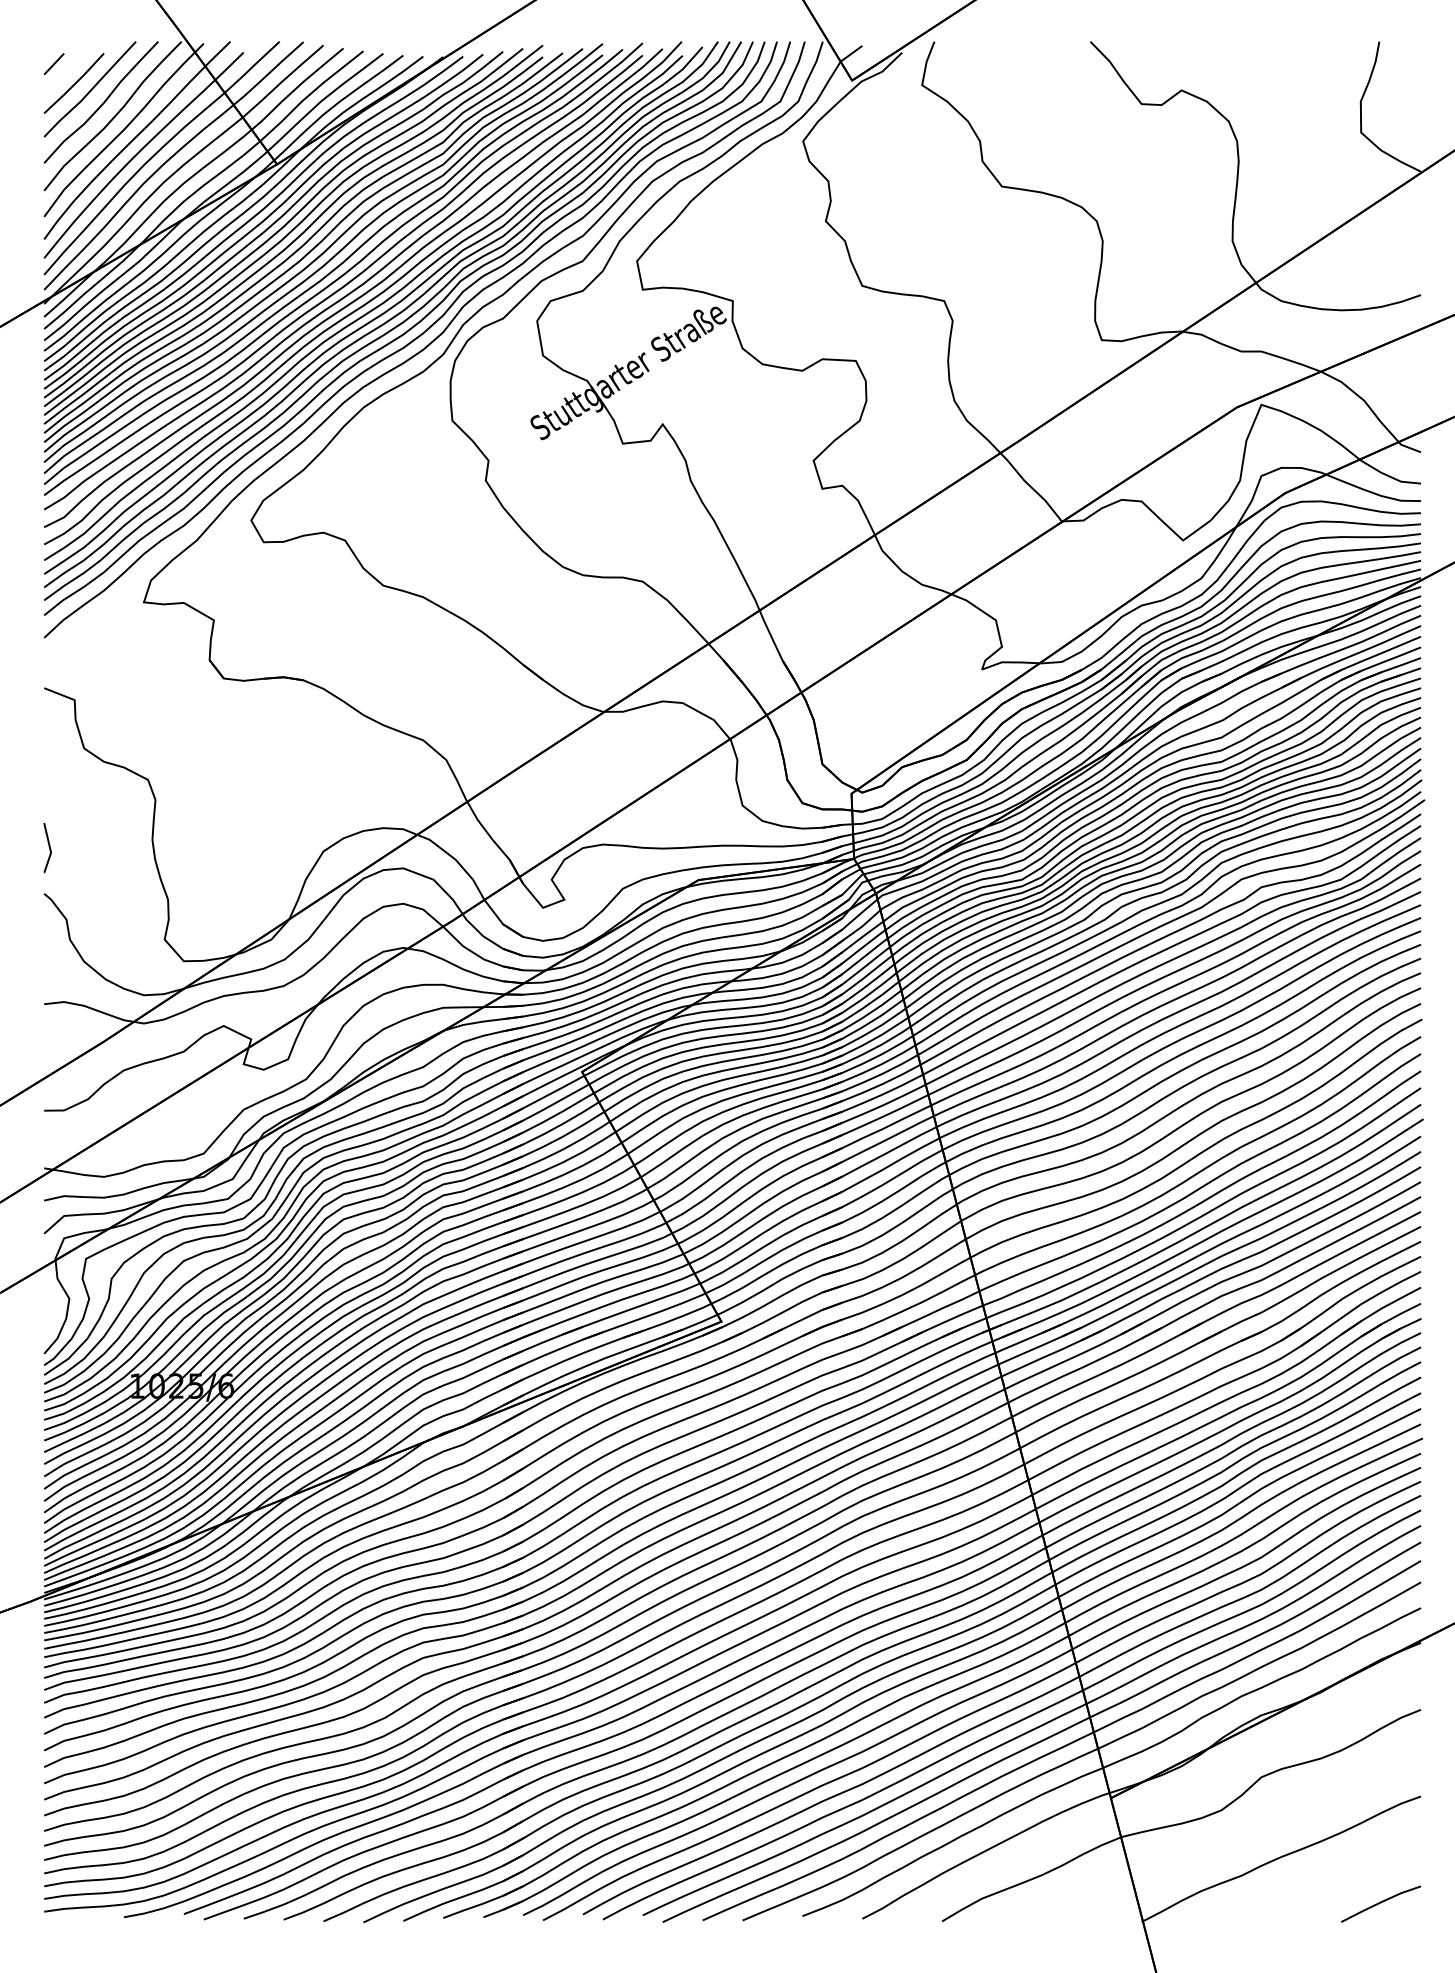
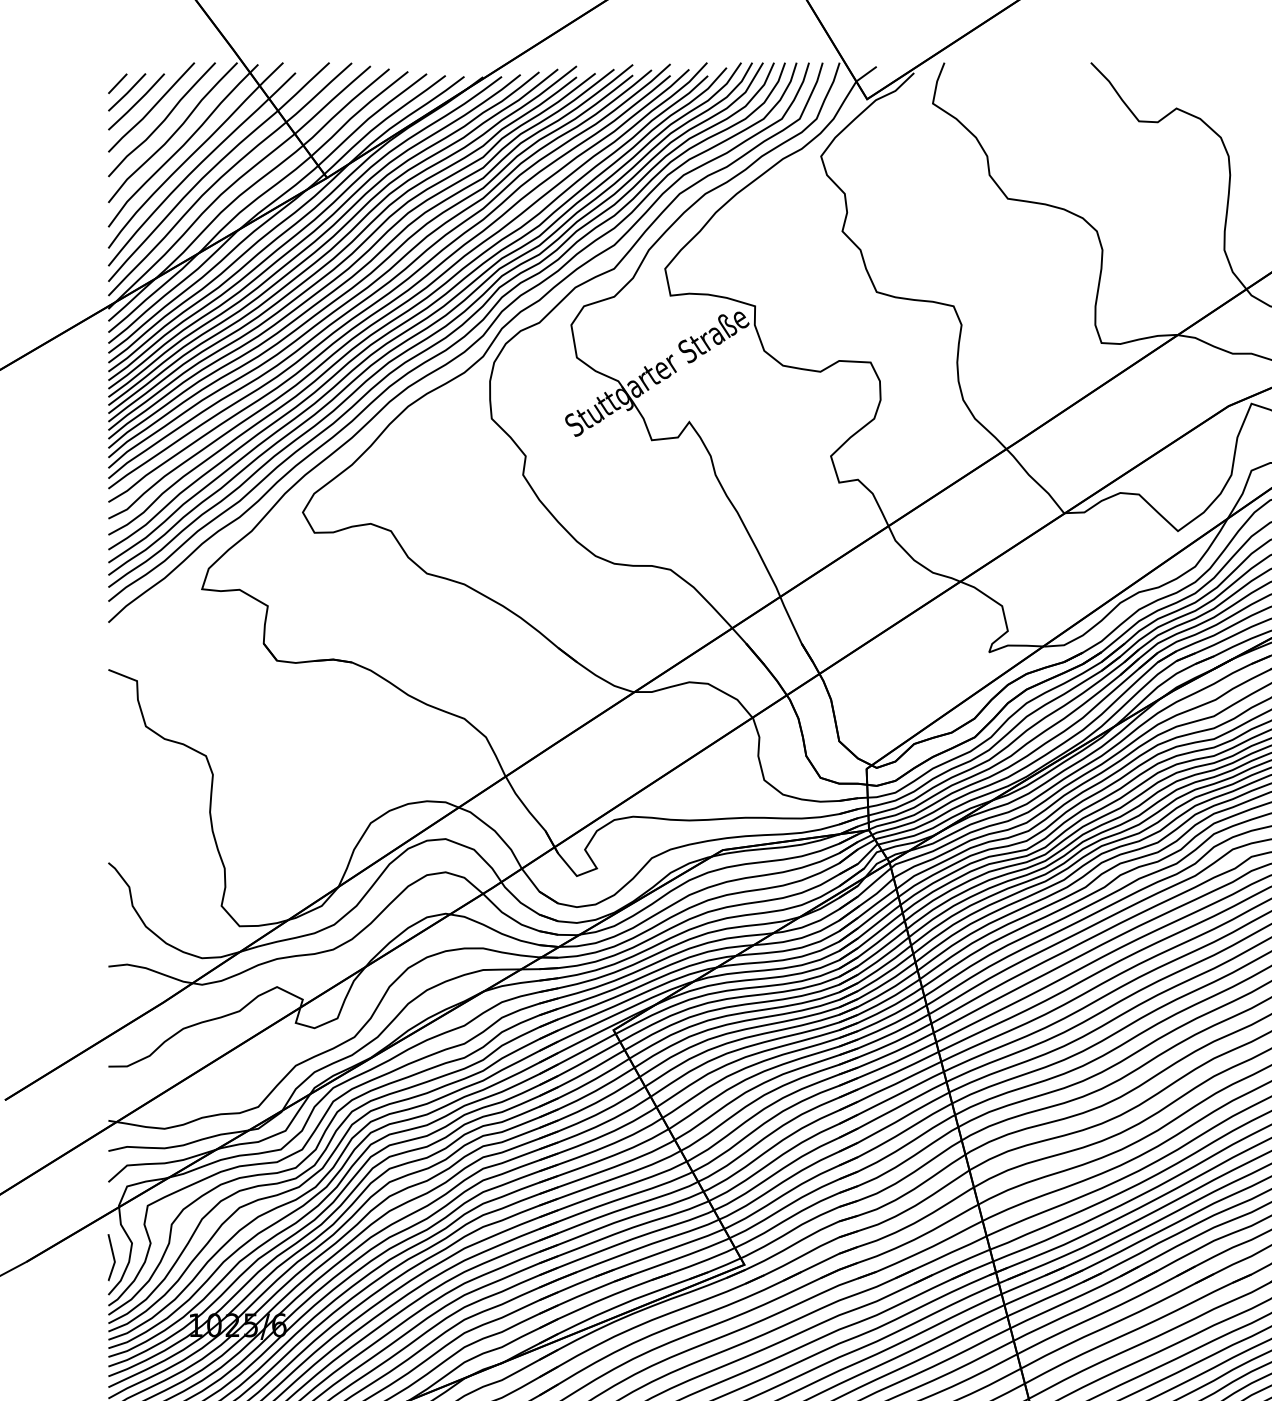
line: (64, 72) -> (127, 91), added
line: (49, 848) -> (113, 1258), moved

